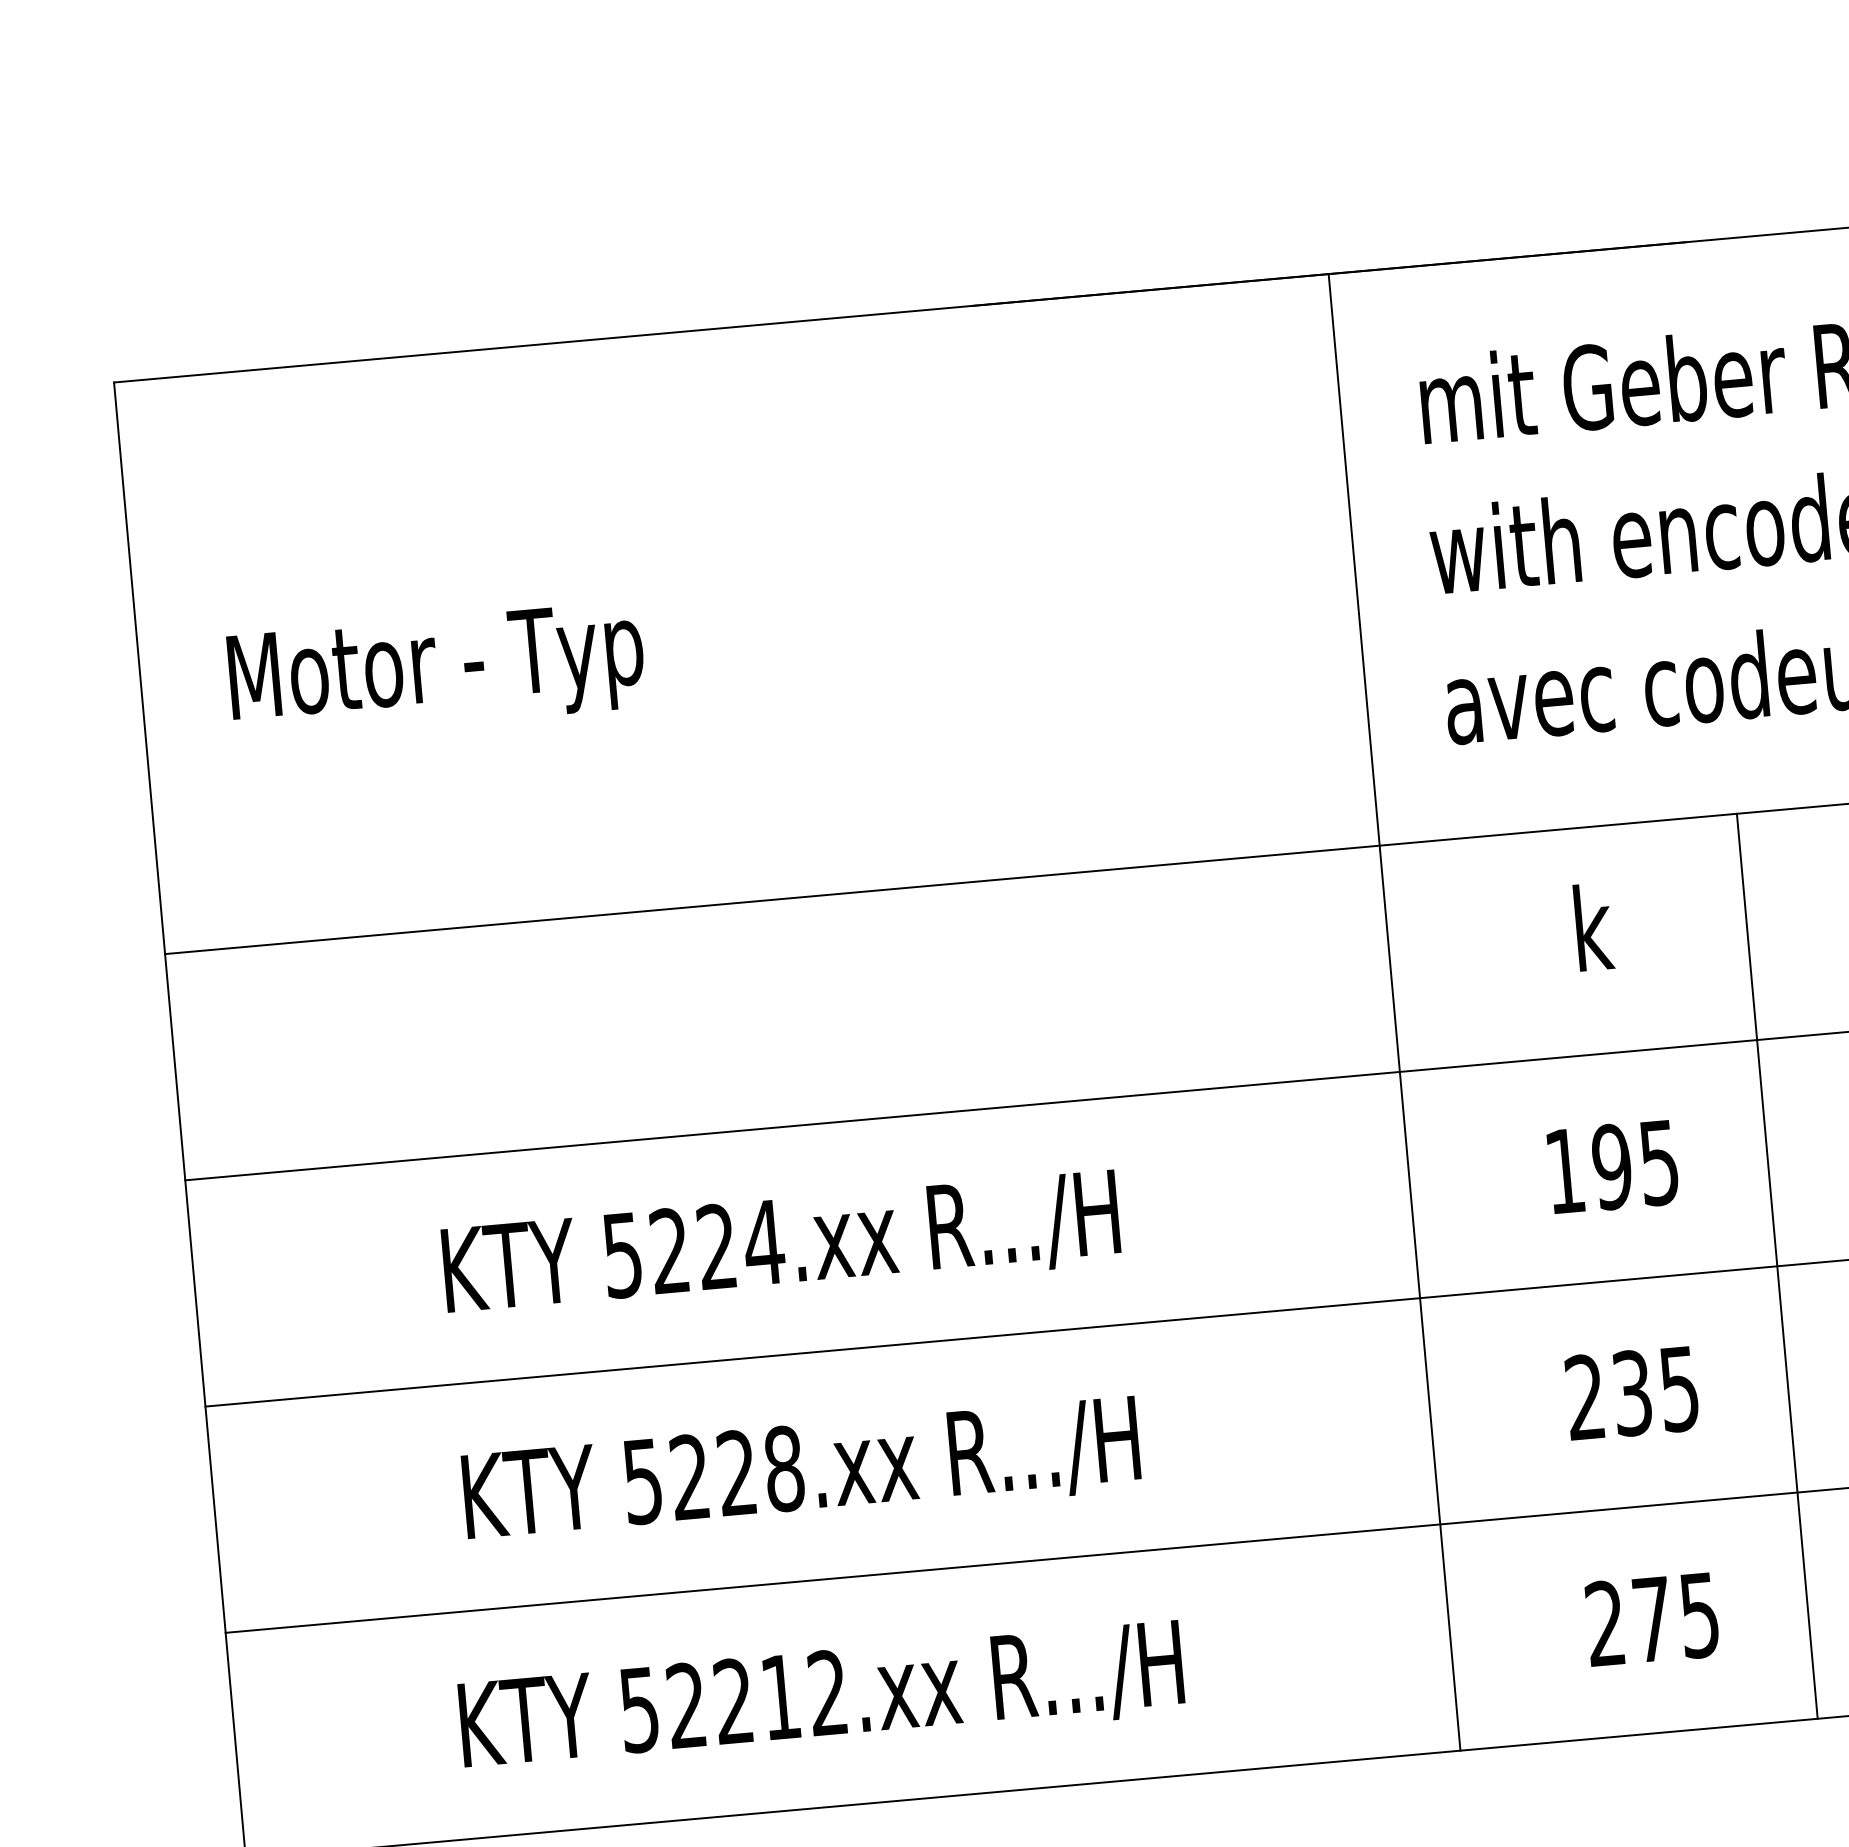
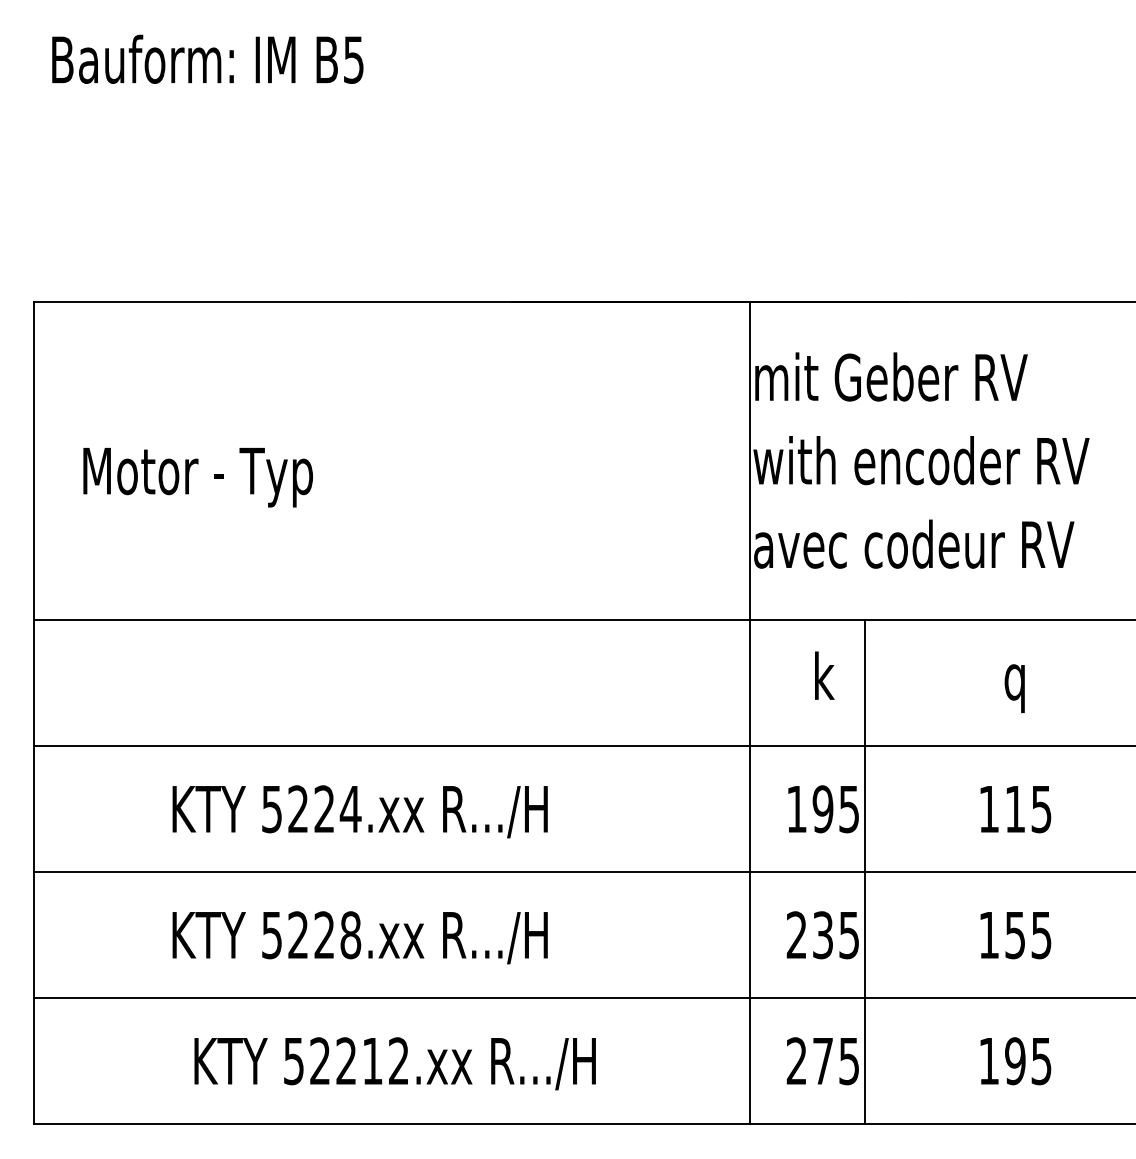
line: (1394, 1013) -> (750, 713), moved
line: (1777, 1266) -> (865, 872), moved
text: (820, 1697) -> (394, 1063), moved

